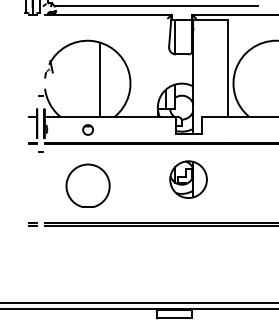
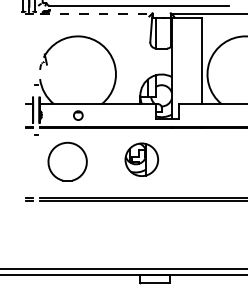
line: (108, 15) -> (96, 13), solid -> dashed
line: (100, 79) -> (89, 70), removed
part: (188, 179) -> (141, 159), moved
part: (87, 185) -> (67, 161), moved

